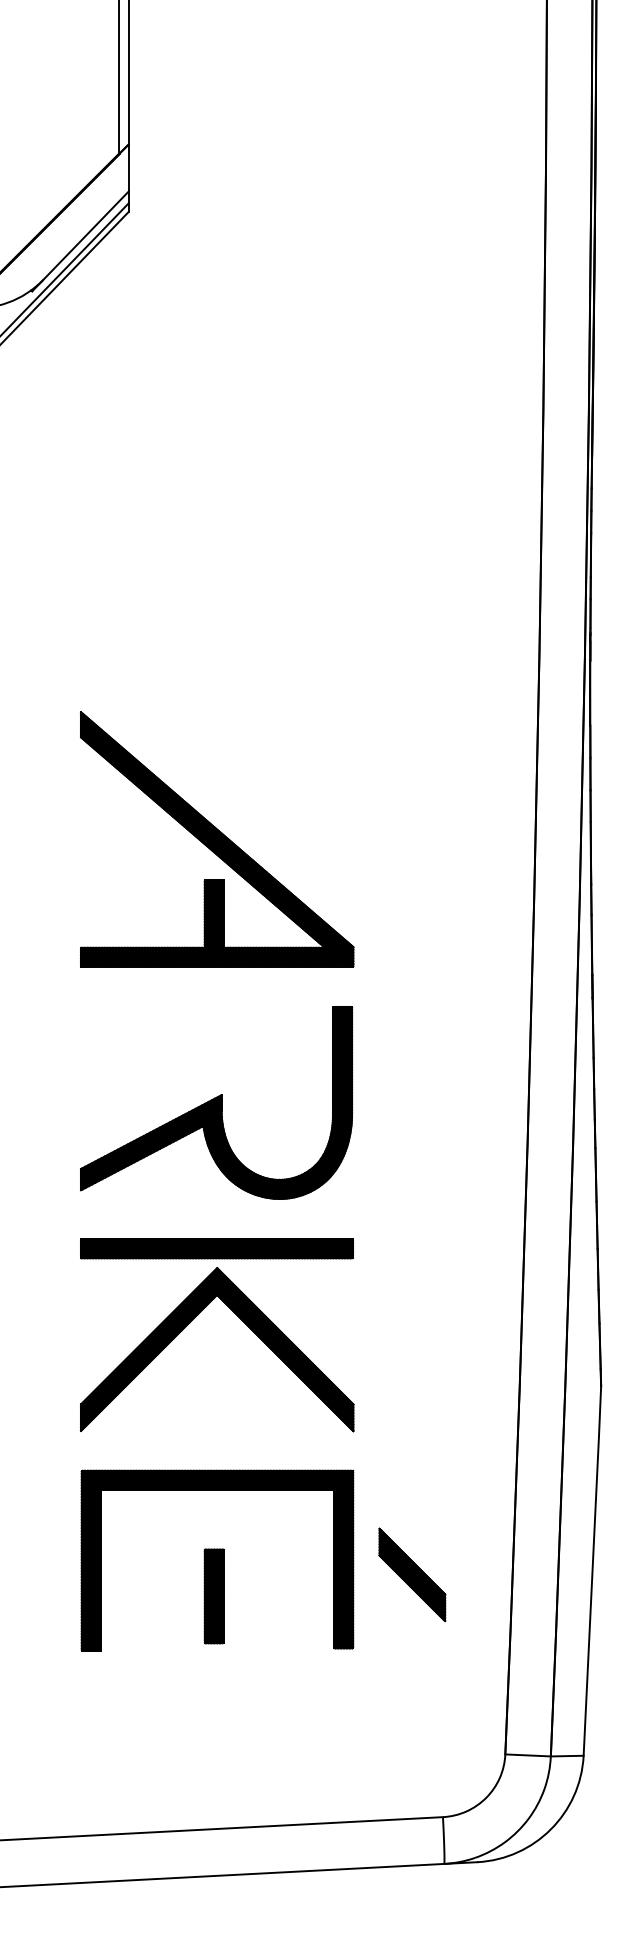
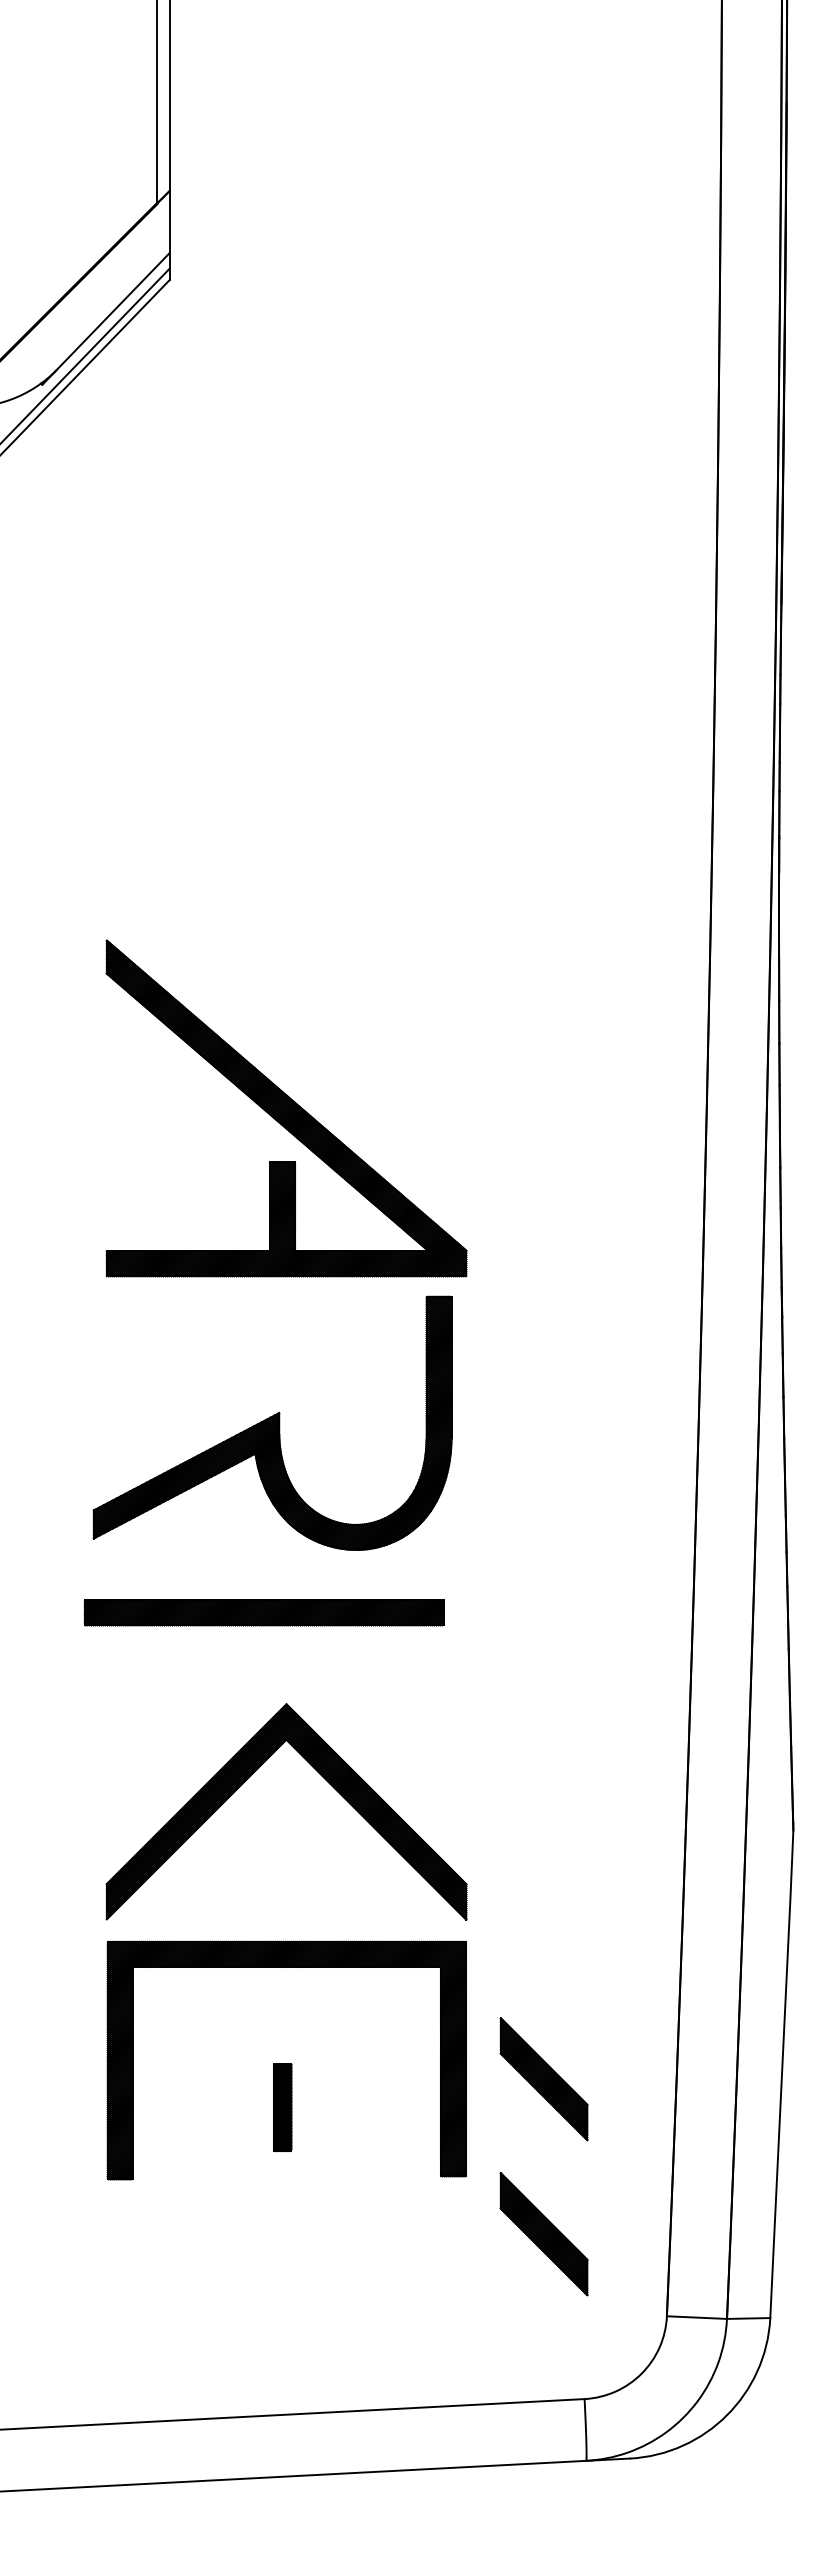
part: (216, 1102) -> (272, 1422), moved
part: (216, 1248) -> (263, 1612), moved
part: (190, 1322) -> (251, 1776), moved
part: (214, 1596) -> (282, 2107), size x0.7
part: (411, 1692) -> (543, 2234), added

